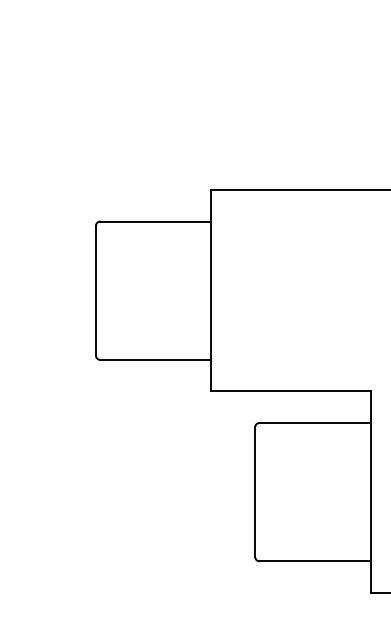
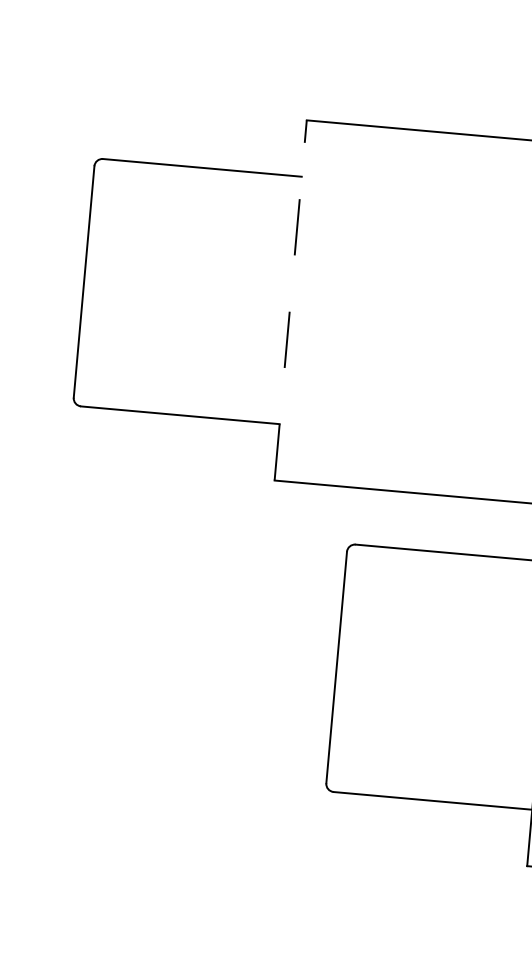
line: (211, 290) -> (290, 300), solid -> dashed

